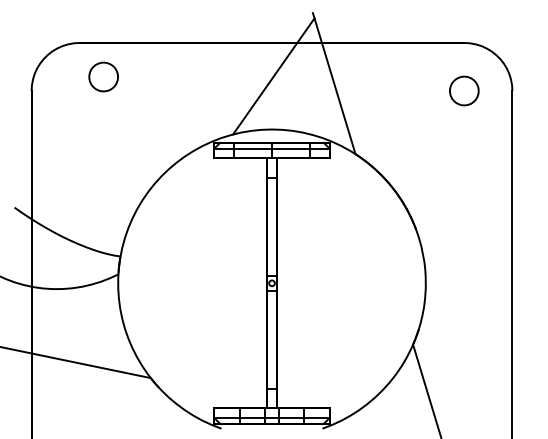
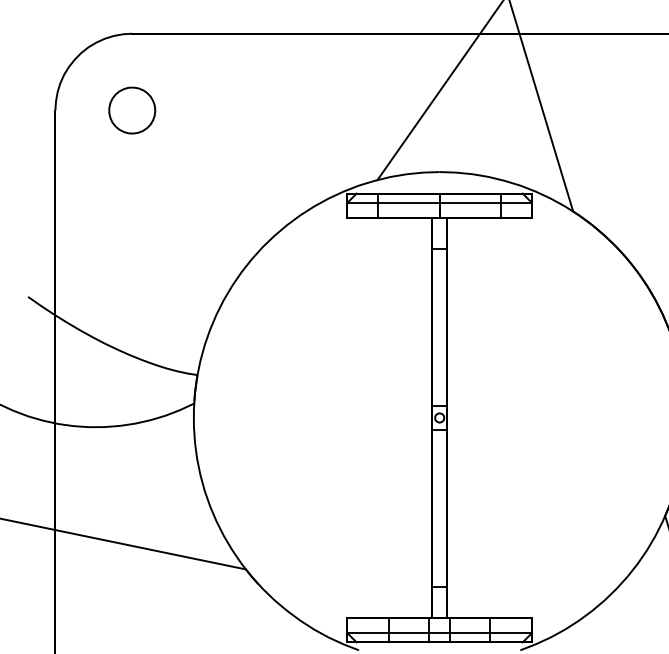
part: (103, 76) -> (131, 109), moved

